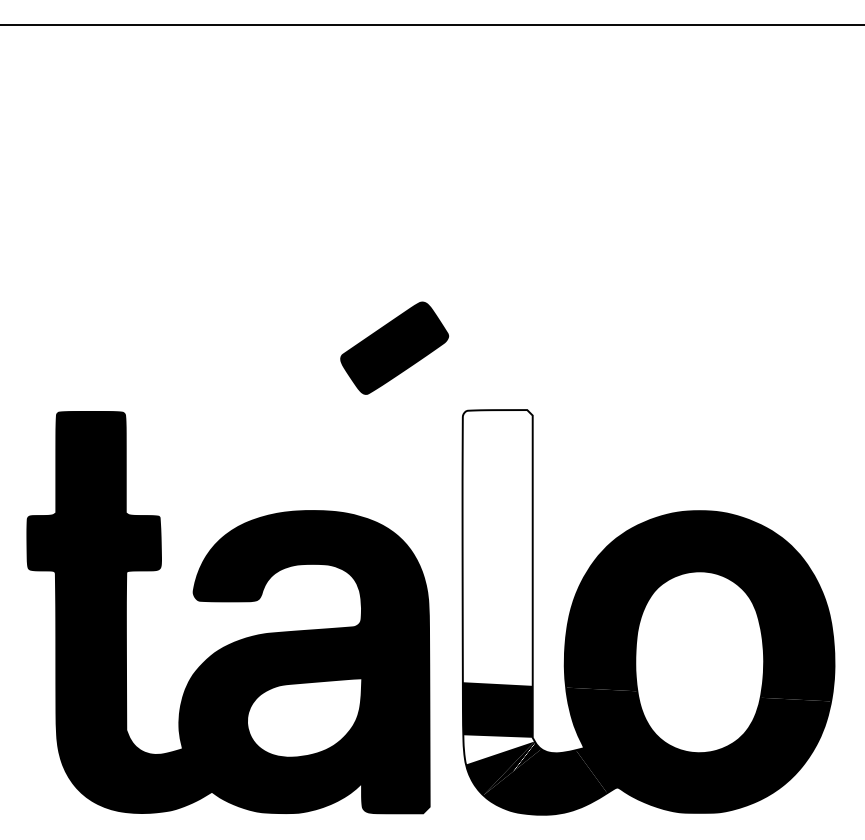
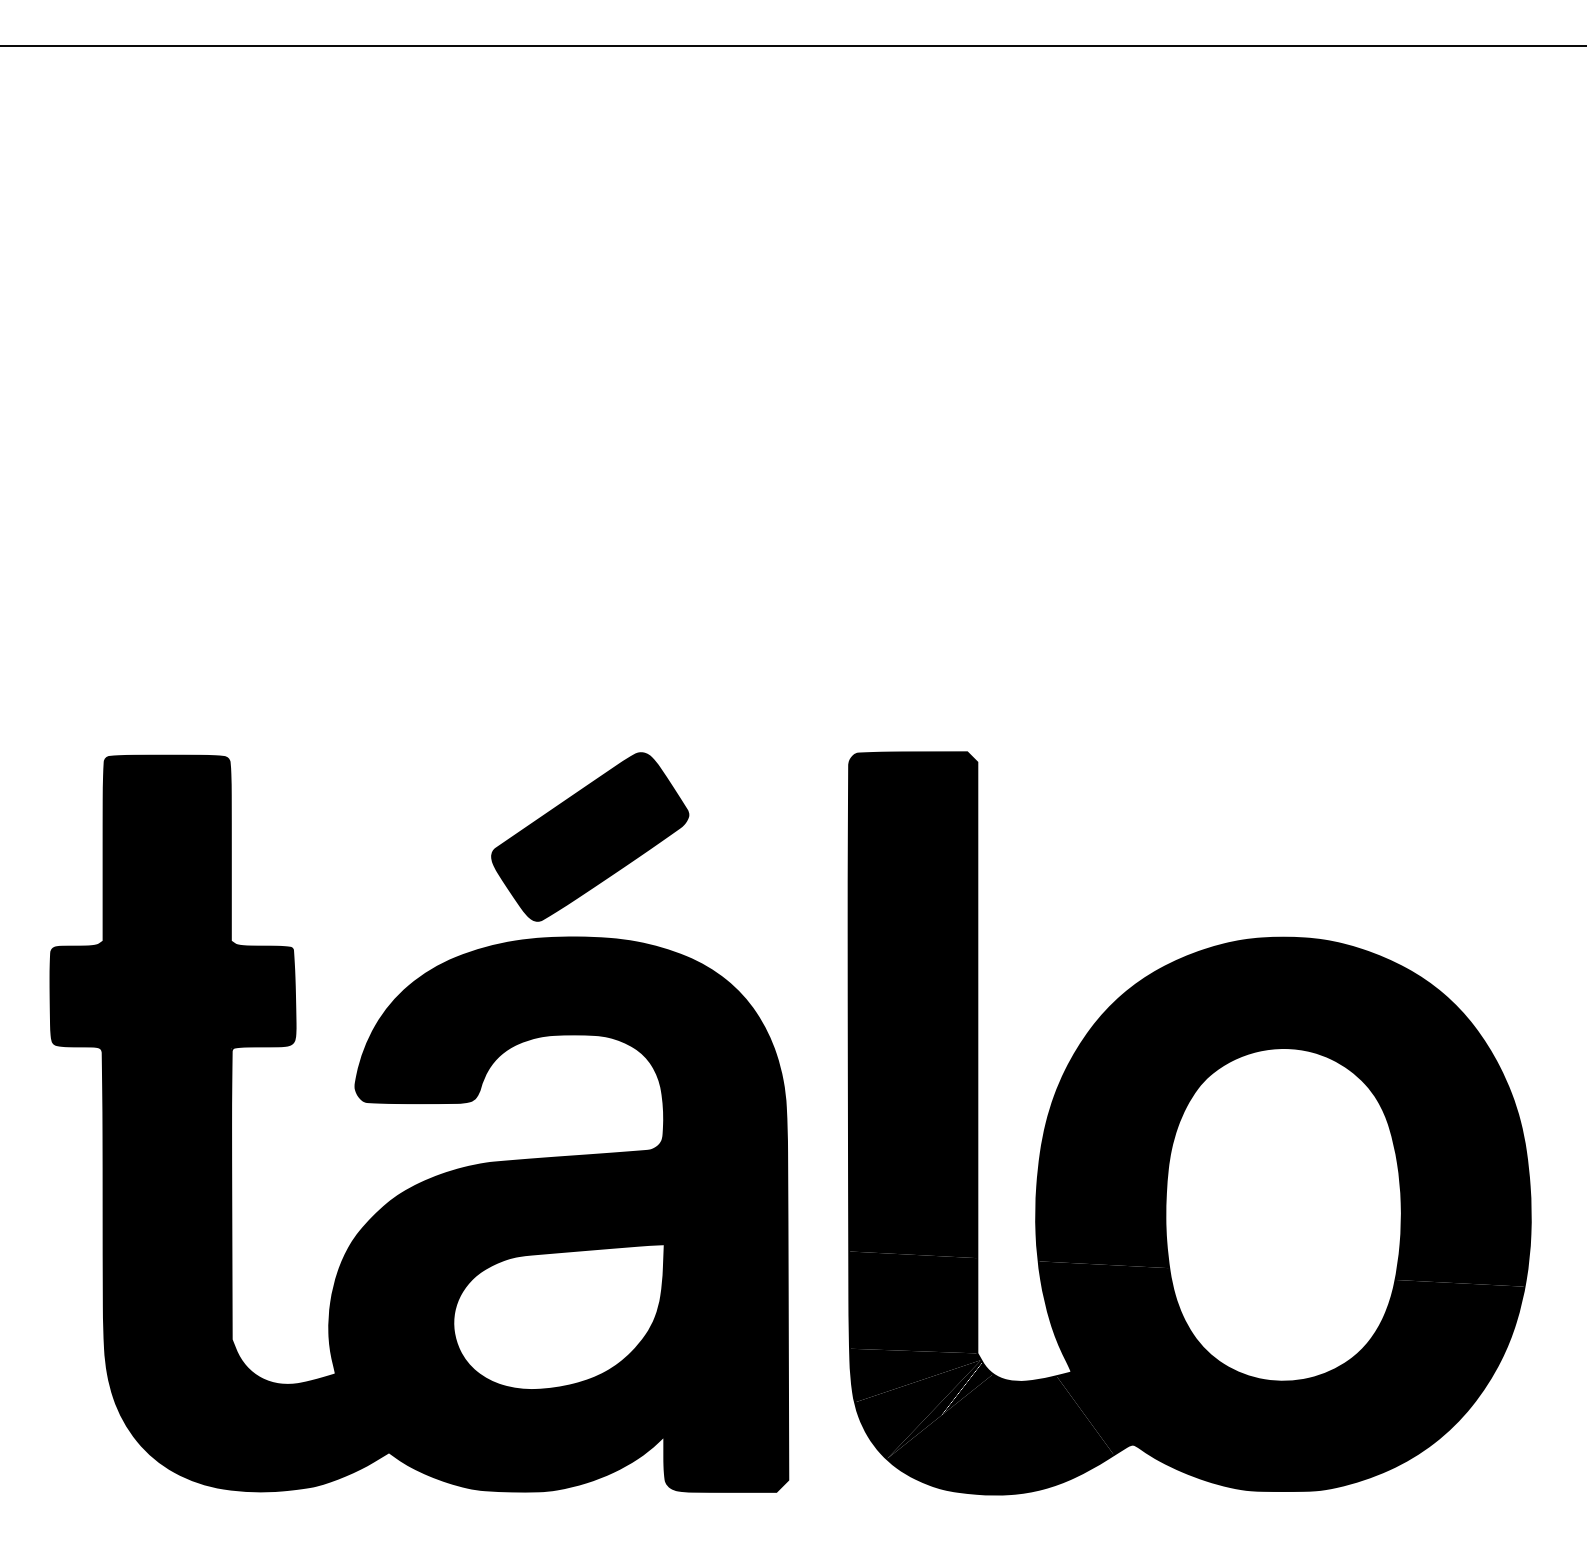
part: (394, 347) -> (589, 835), moved
fill: (497, 547) -> (912, 1004), added
fill: (498, 749) -> (914, 1374), added

